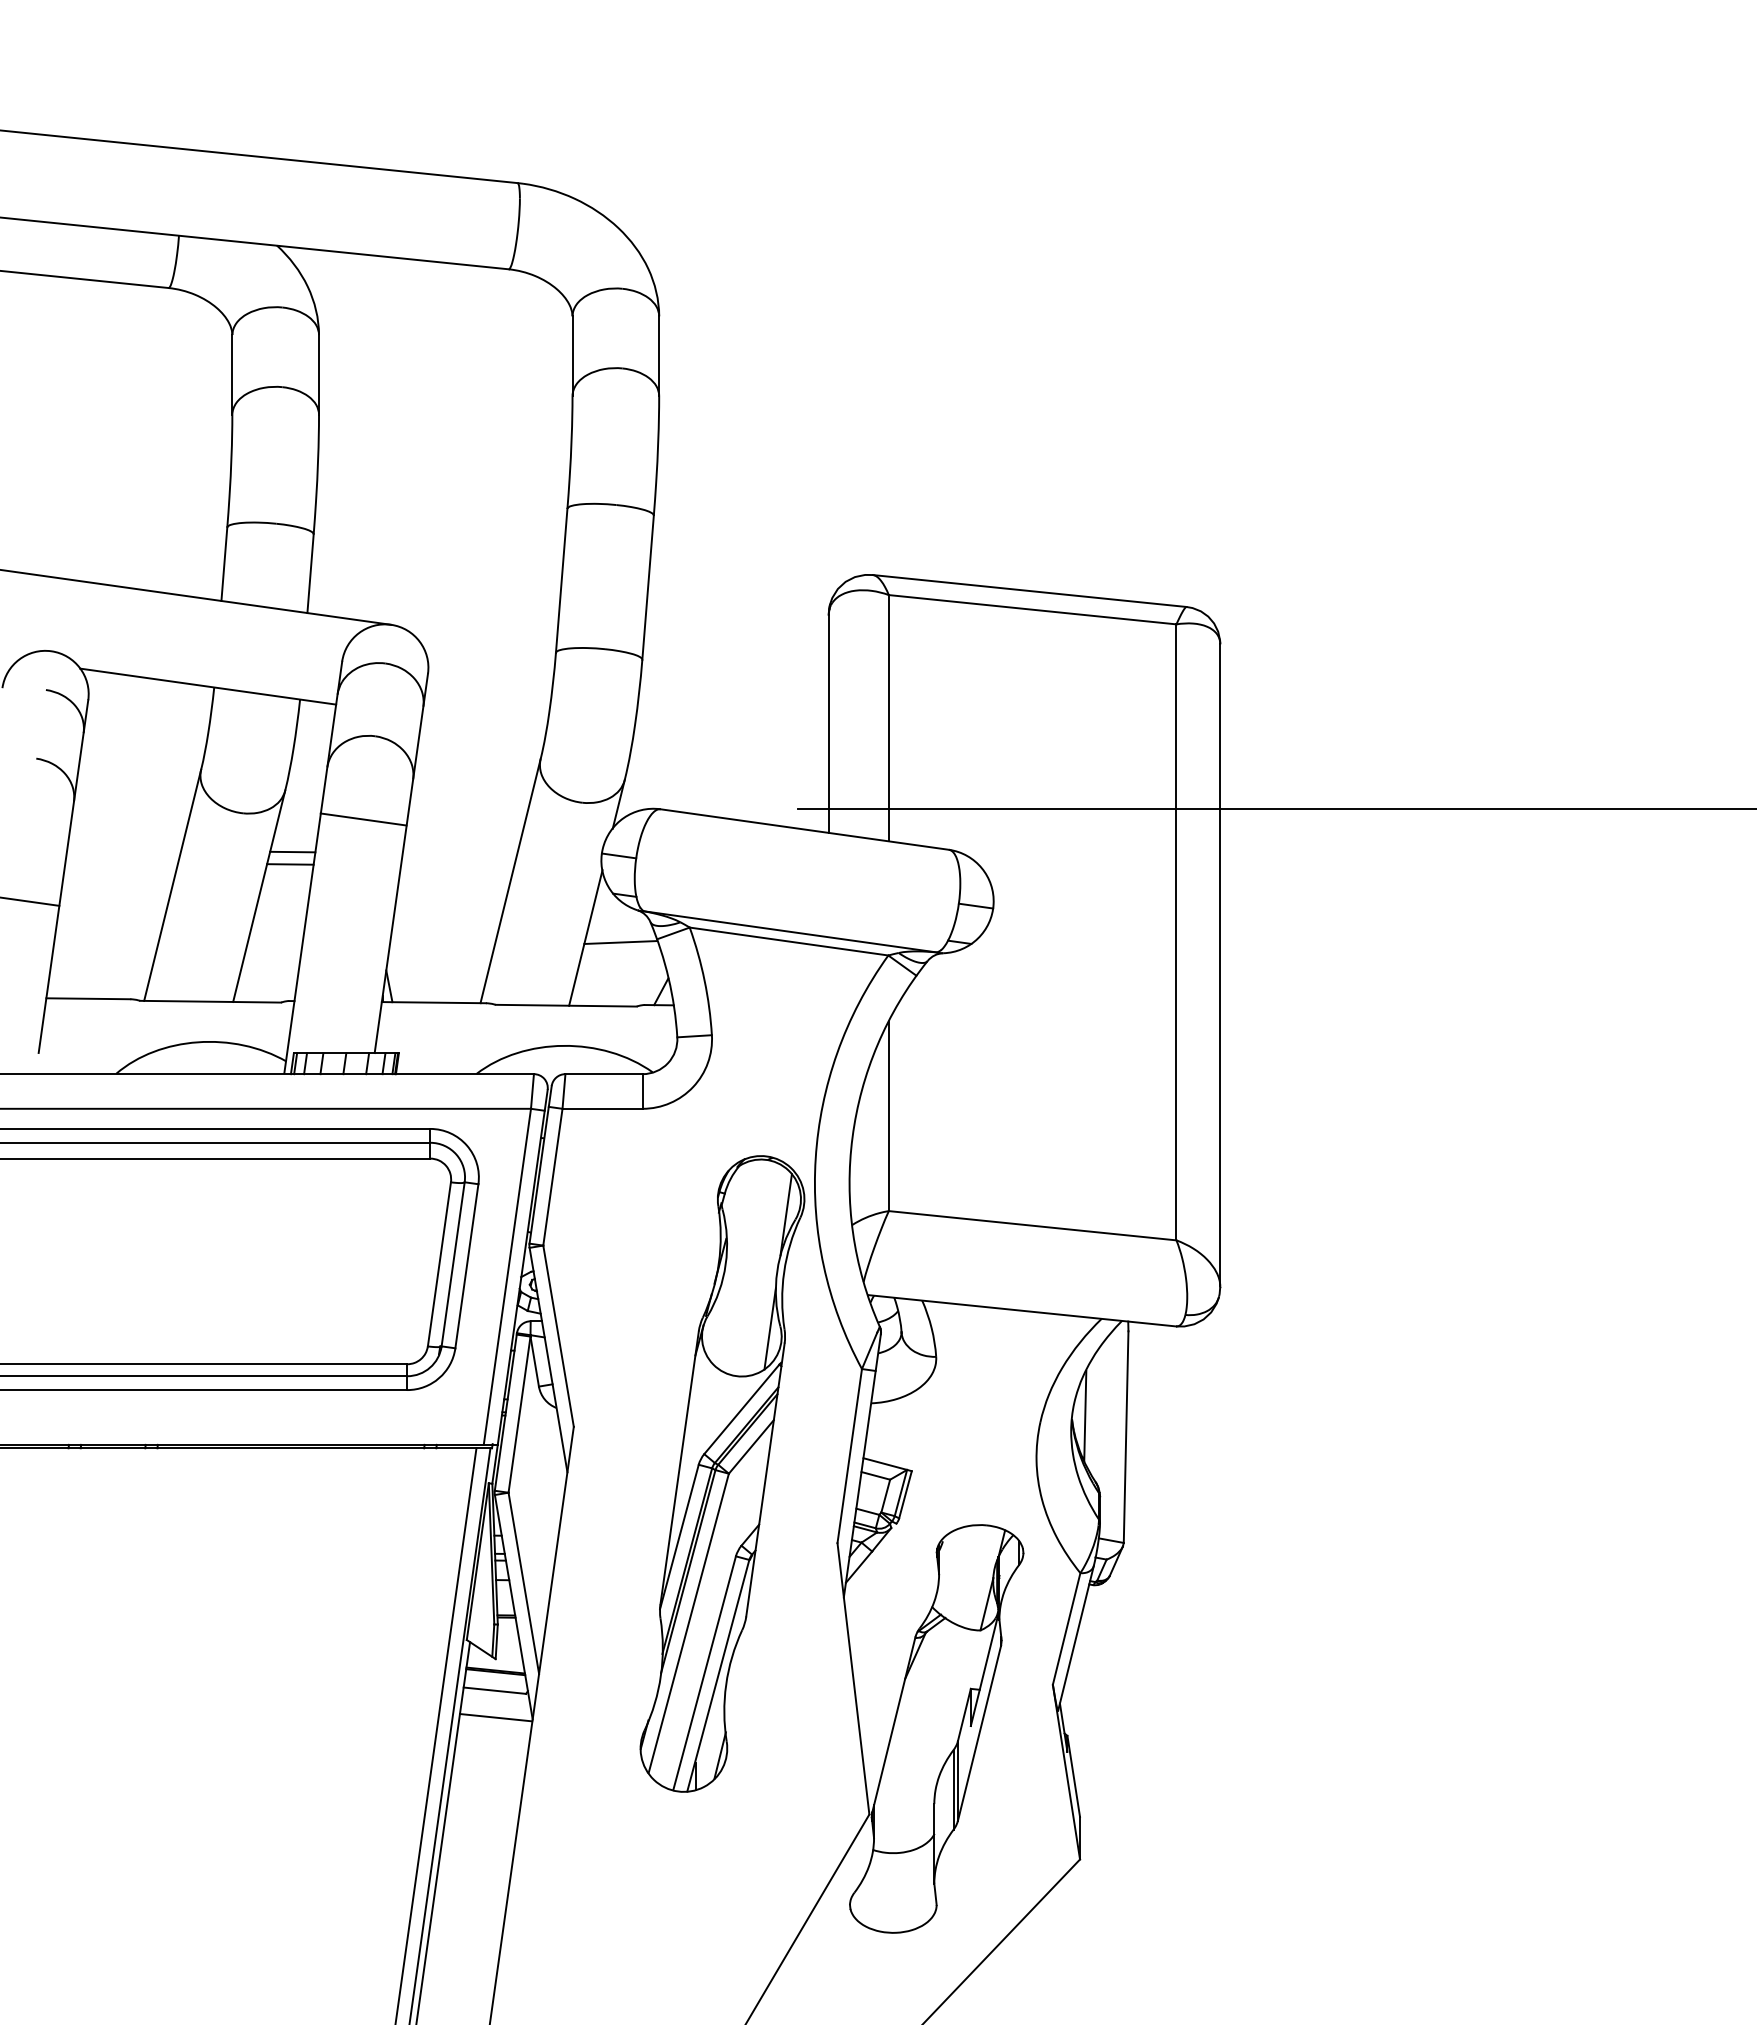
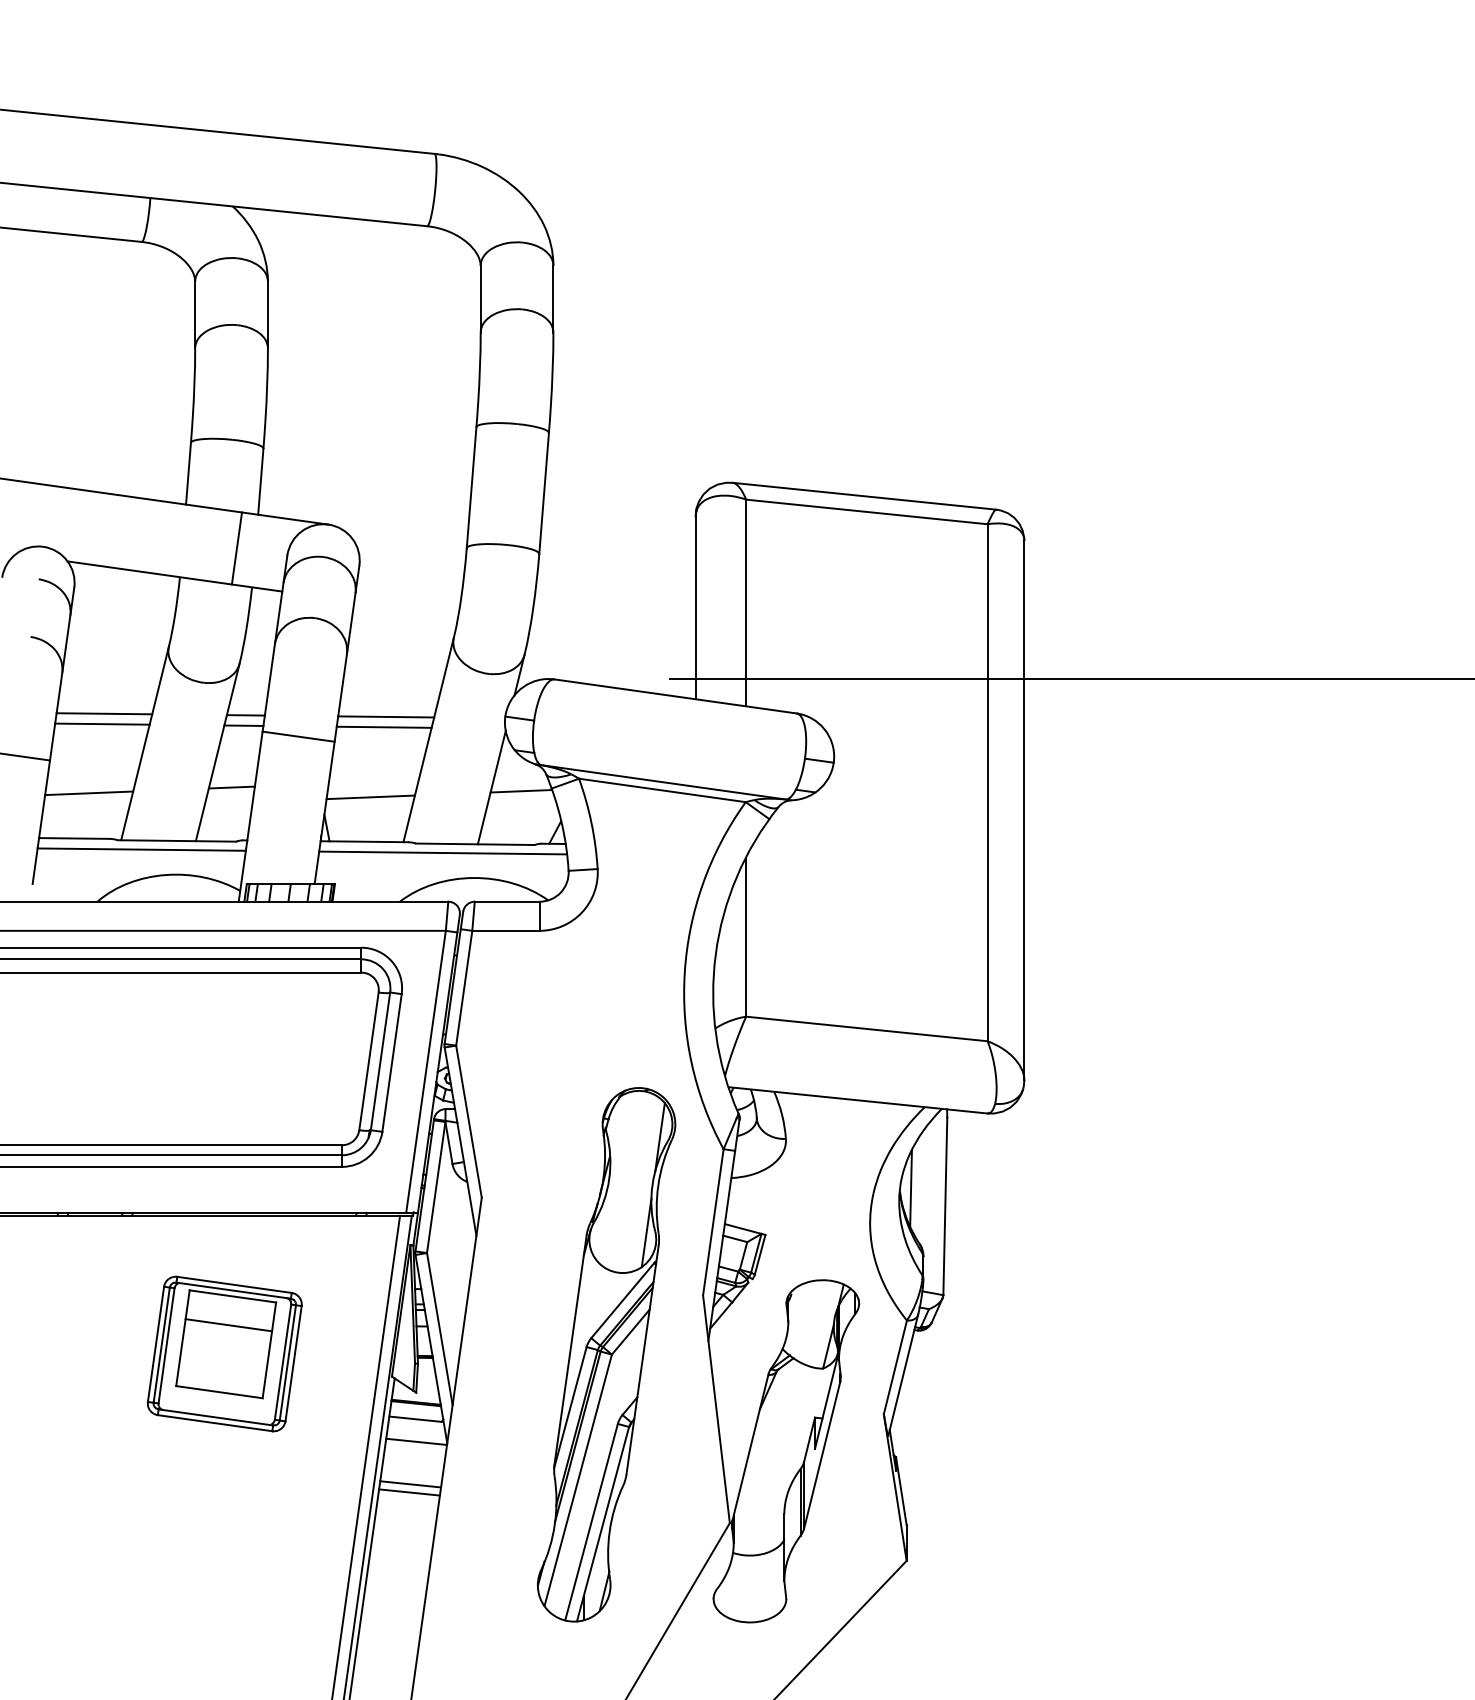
line: (282, 653) -> (237, 548), added
line: (363, 819) -> (298, 736), moved
line: (124, 849) -> (104, 713), added
line: (459, 853) -> (385, 716), added
line: (121, 862) -> (102, 724), added
line: (457, 865) -> (384, 726), added
line: (275, 937) -> (231, 787), added
line: (105, 944) -> (88, 792), added
line: (441, 949) -> (370, 797), added
line: (168, 1011) -> (141, 849), added
line: (527, 1015) -> (442, 852), added
part: (722, 1473) -> (606, 1354), moved
part: (267, 1613) -> (224, 1354), added
line: (488, 1768) -> (410, 1484), added
line: (487, 1777) -> (409, 1492), added

